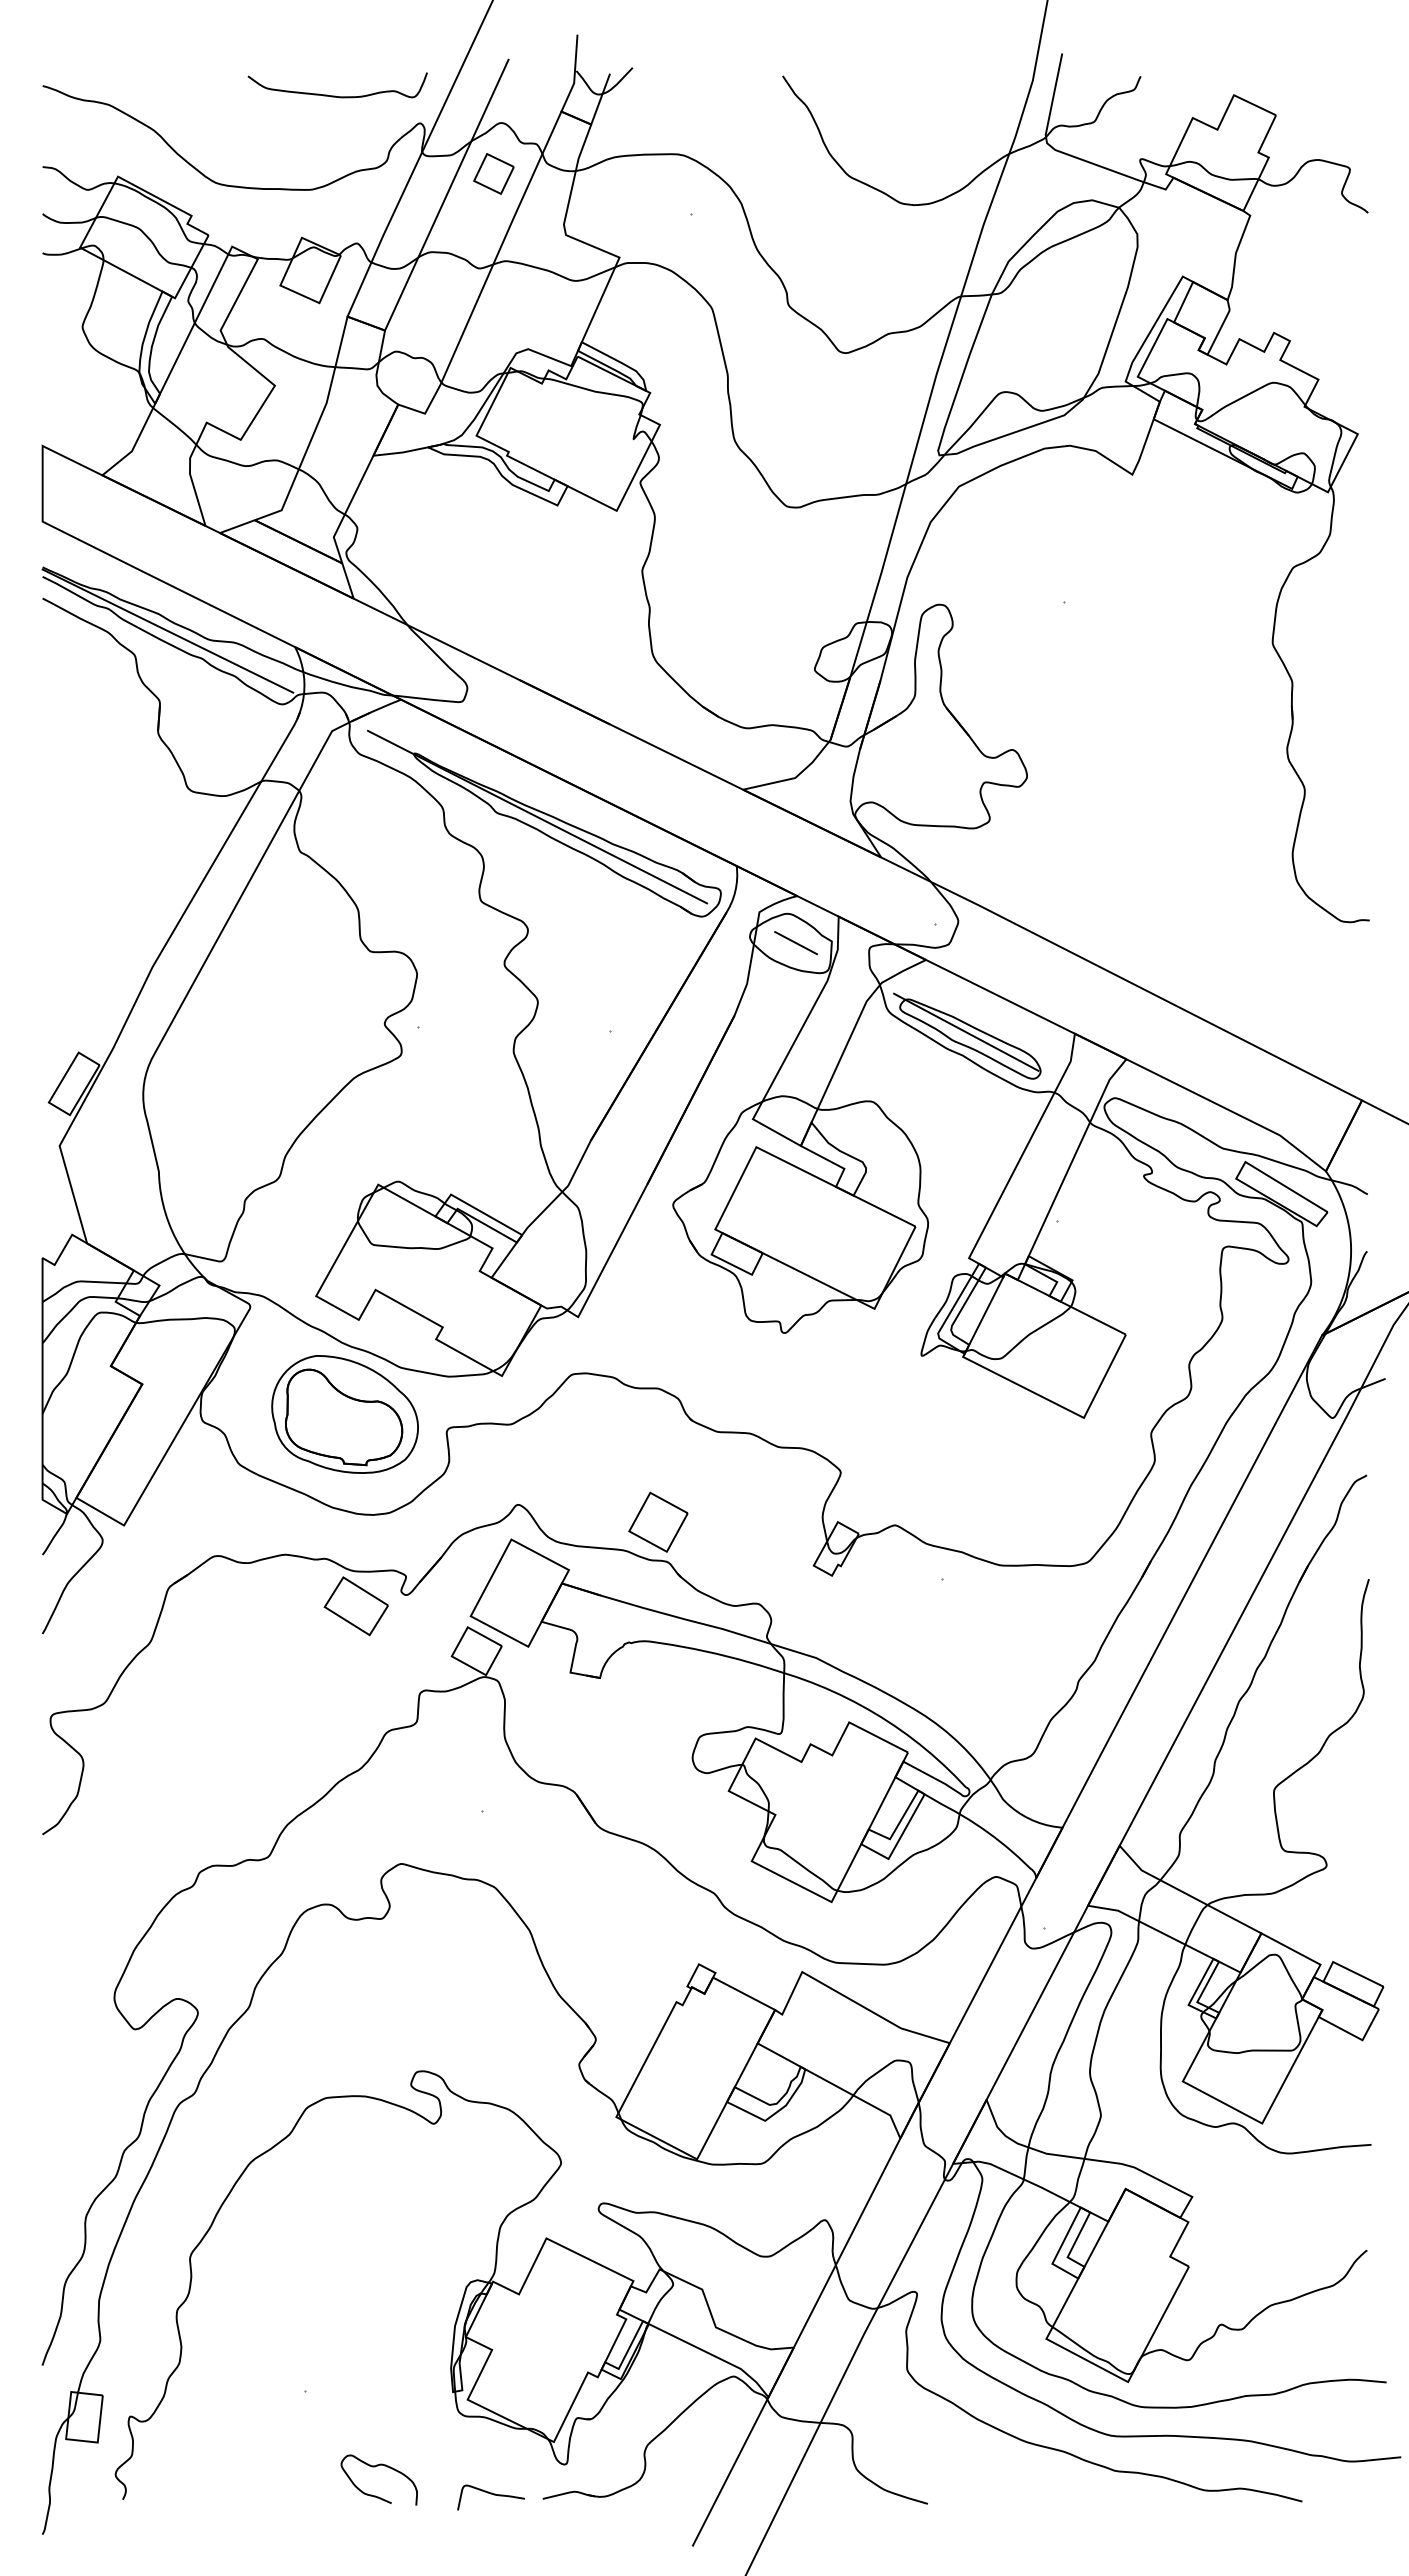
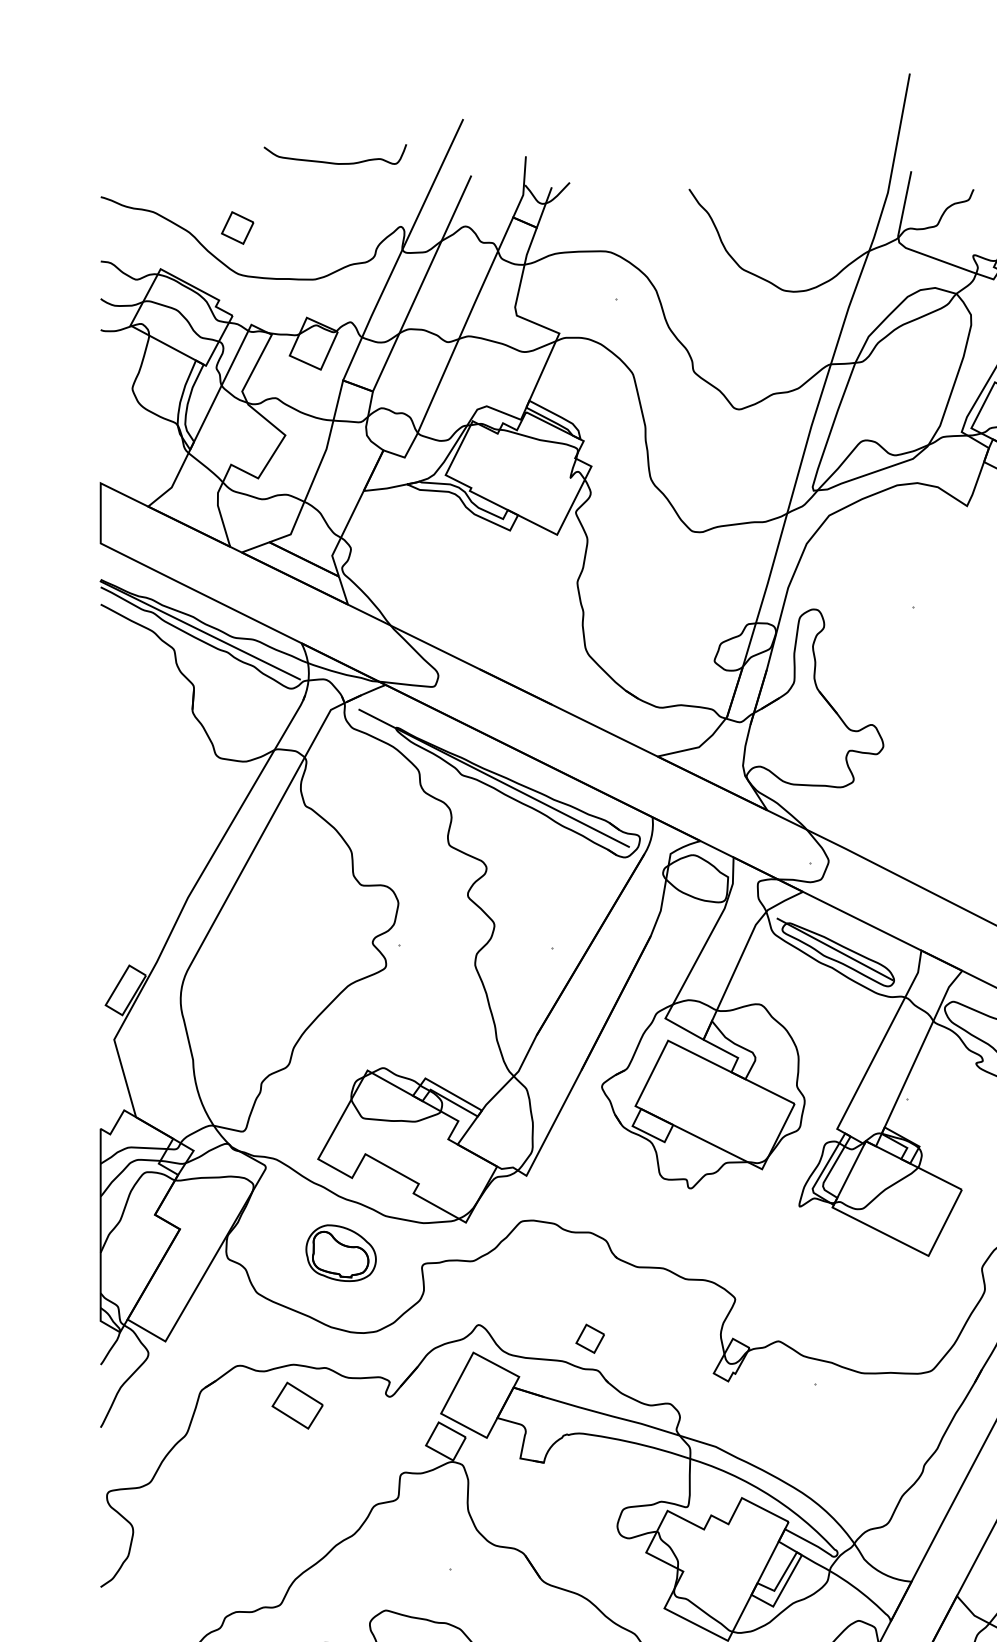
curve: (335, 95) -> (333, 162), moved
part: (493, 173) -> (237, 227), moved
line: (795, 943) -> (699, 878), removed
part: (344, 1414) -> (340, 1253), size x0.6
part: (658, 1521) -> (590, 1338), size x0.6
part: (355, 1606) -> (296, 1405), moved

